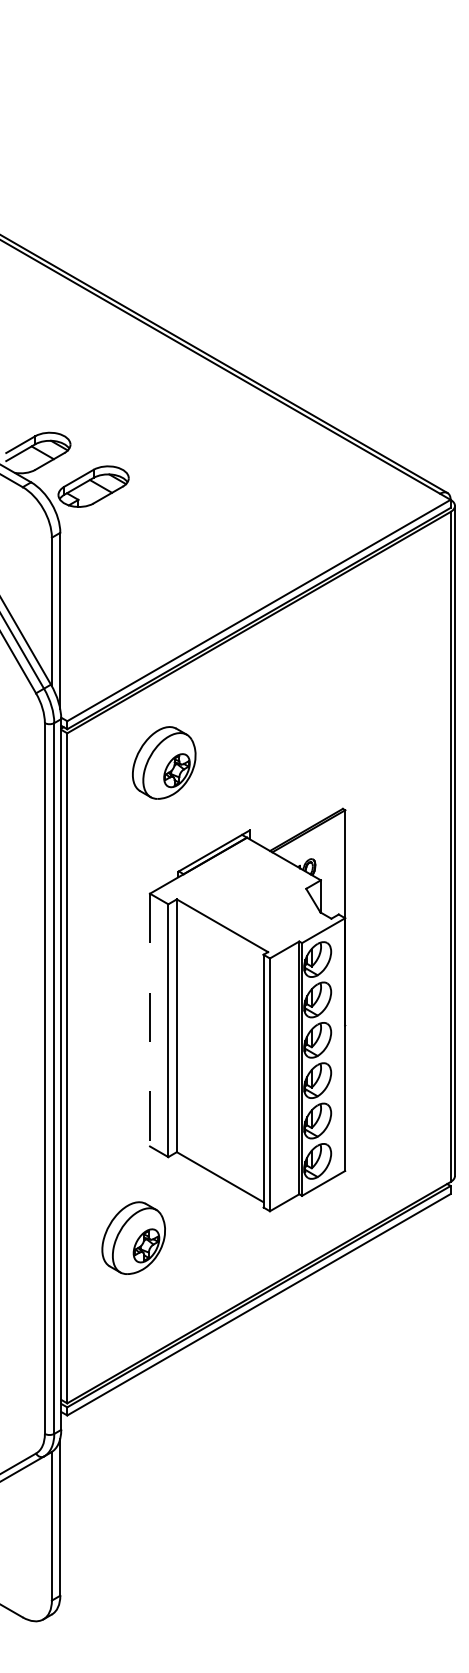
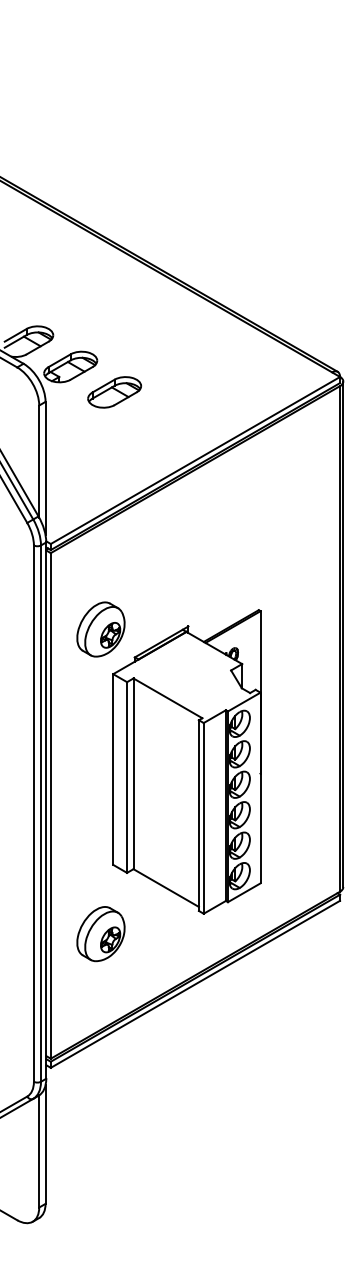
part: (151, 520) -> (114, 392), added
part: (163, 762) -> (100, 629), moved
line: (150, 1021) -> (113, 770), dashed -> solid

